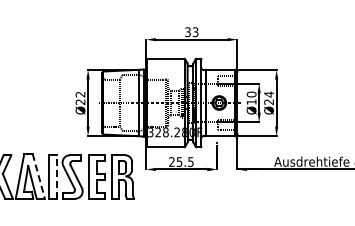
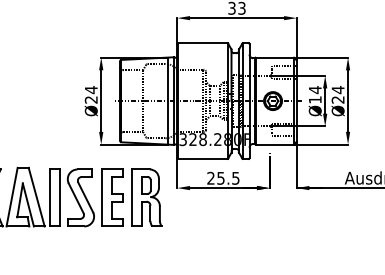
text: (80, 94) -> (91, 89), Ø22 -> Ø24
text: (251, 94) -> (315, 89), Ø10 -> Ø14
line: (38, 176) -> (36, 197), dashed -> solid
line: (56, 177) -> (59, 198), dashed -> solid

